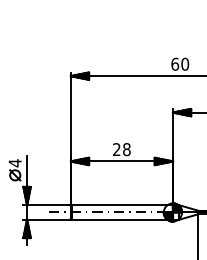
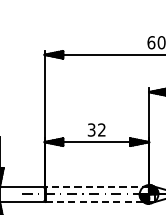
text: (121, 149) -> (96, 129), 28 -> 32
line: (121, 205) -> (96, 187), solid -> dashed
line: (122, 219) -> (97, 201), solid -> dashed

